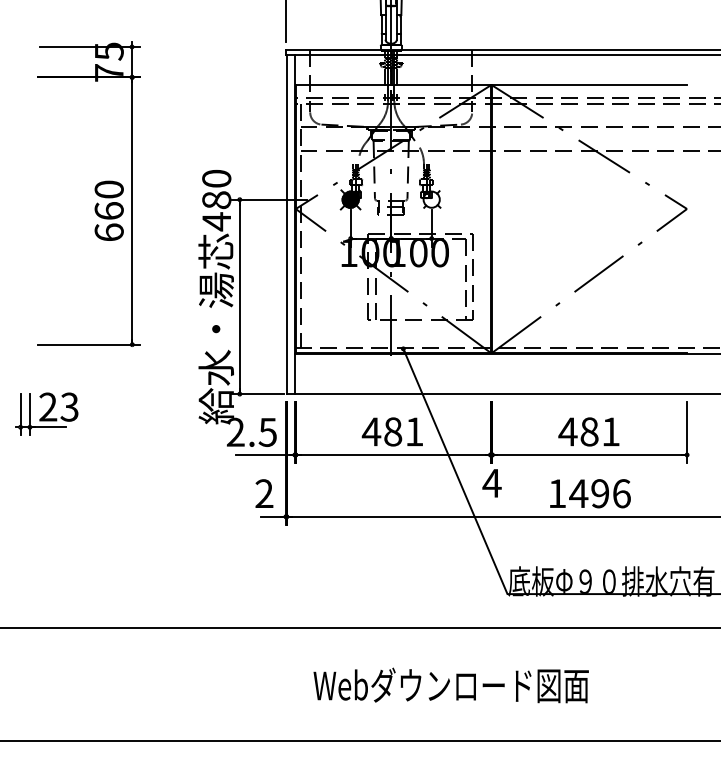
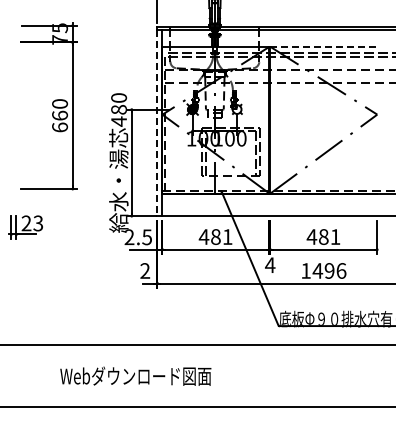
line: (590, 84) -> (324, 46), solid -> dashed
line: (286, 225) -> (157, 123), solid -> dashed
text: (450, 684) -> (135, 375), moved

